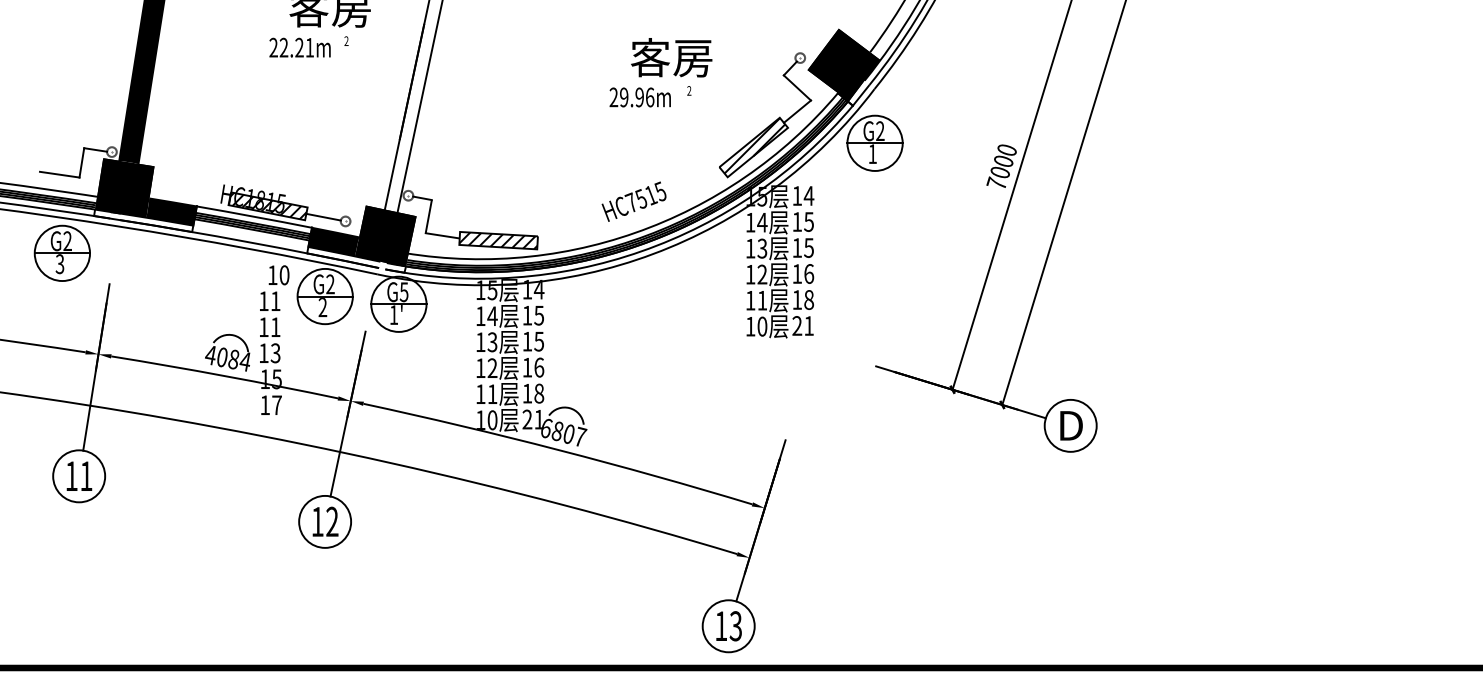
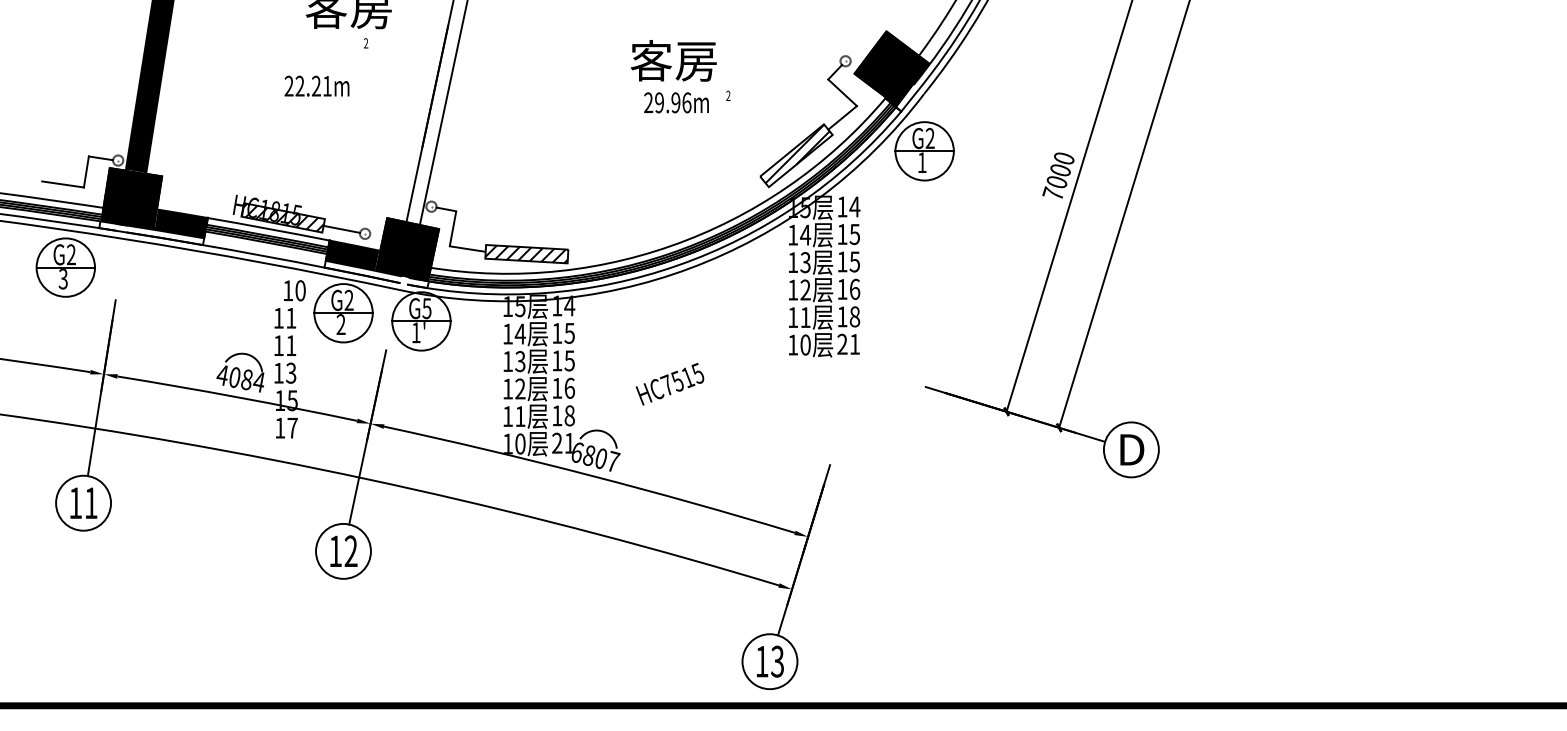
text: (299, 47) -> (316, 85), moved
text: (671, 57) -> (673, 60), moved
text: (633, 201) -> (669, 383), moved

